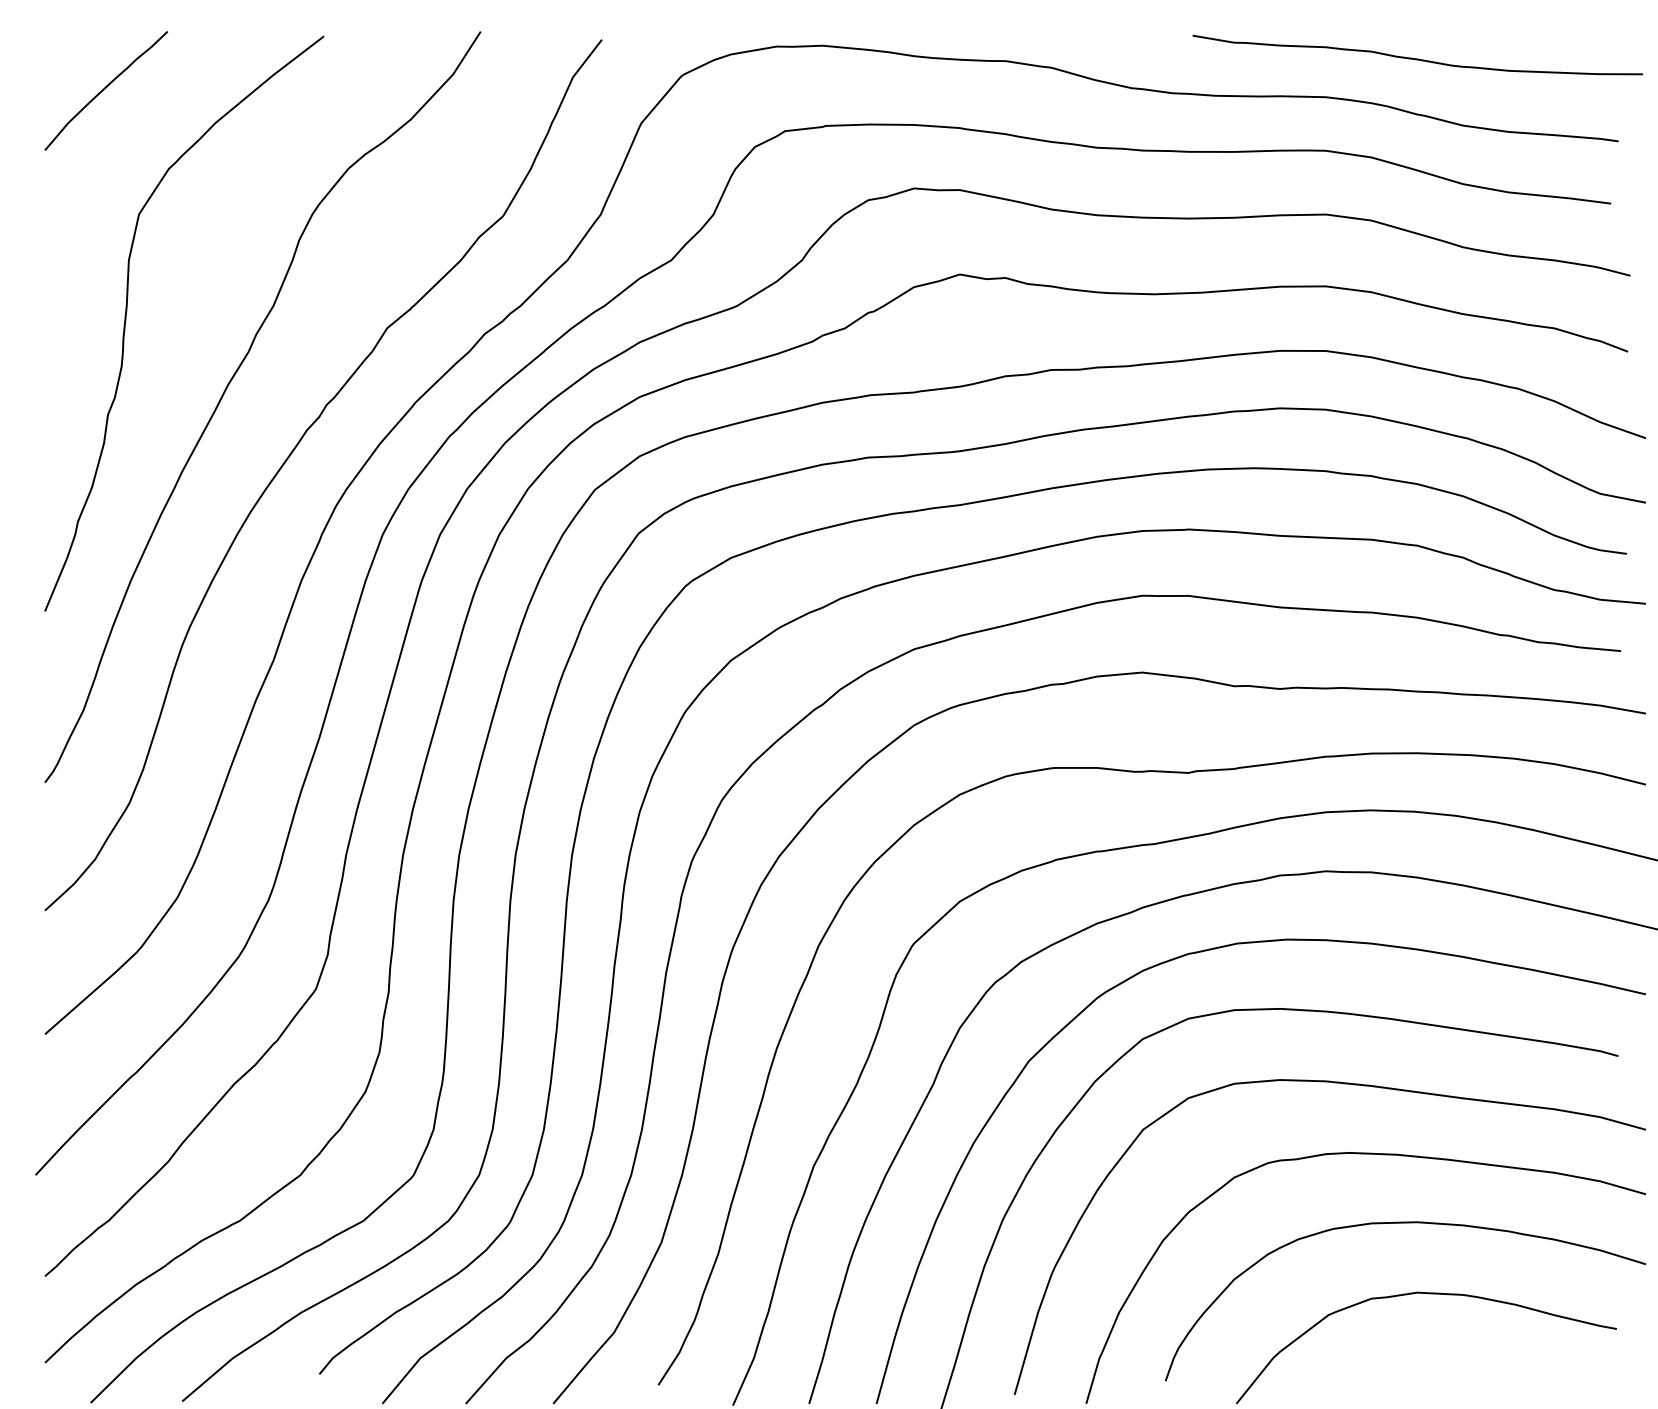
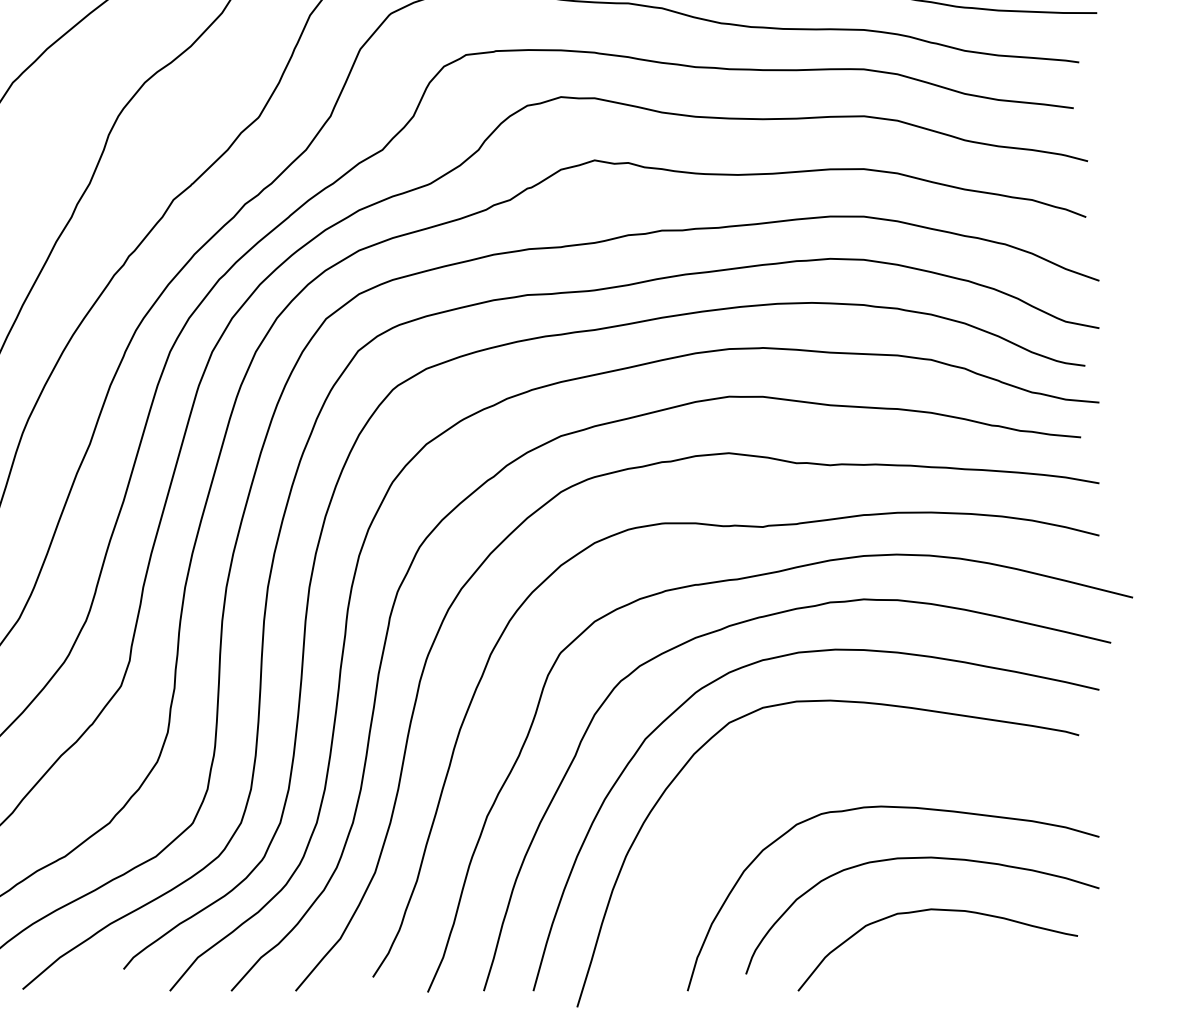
curve: (1344, 1084) -> (877, 756), removed

